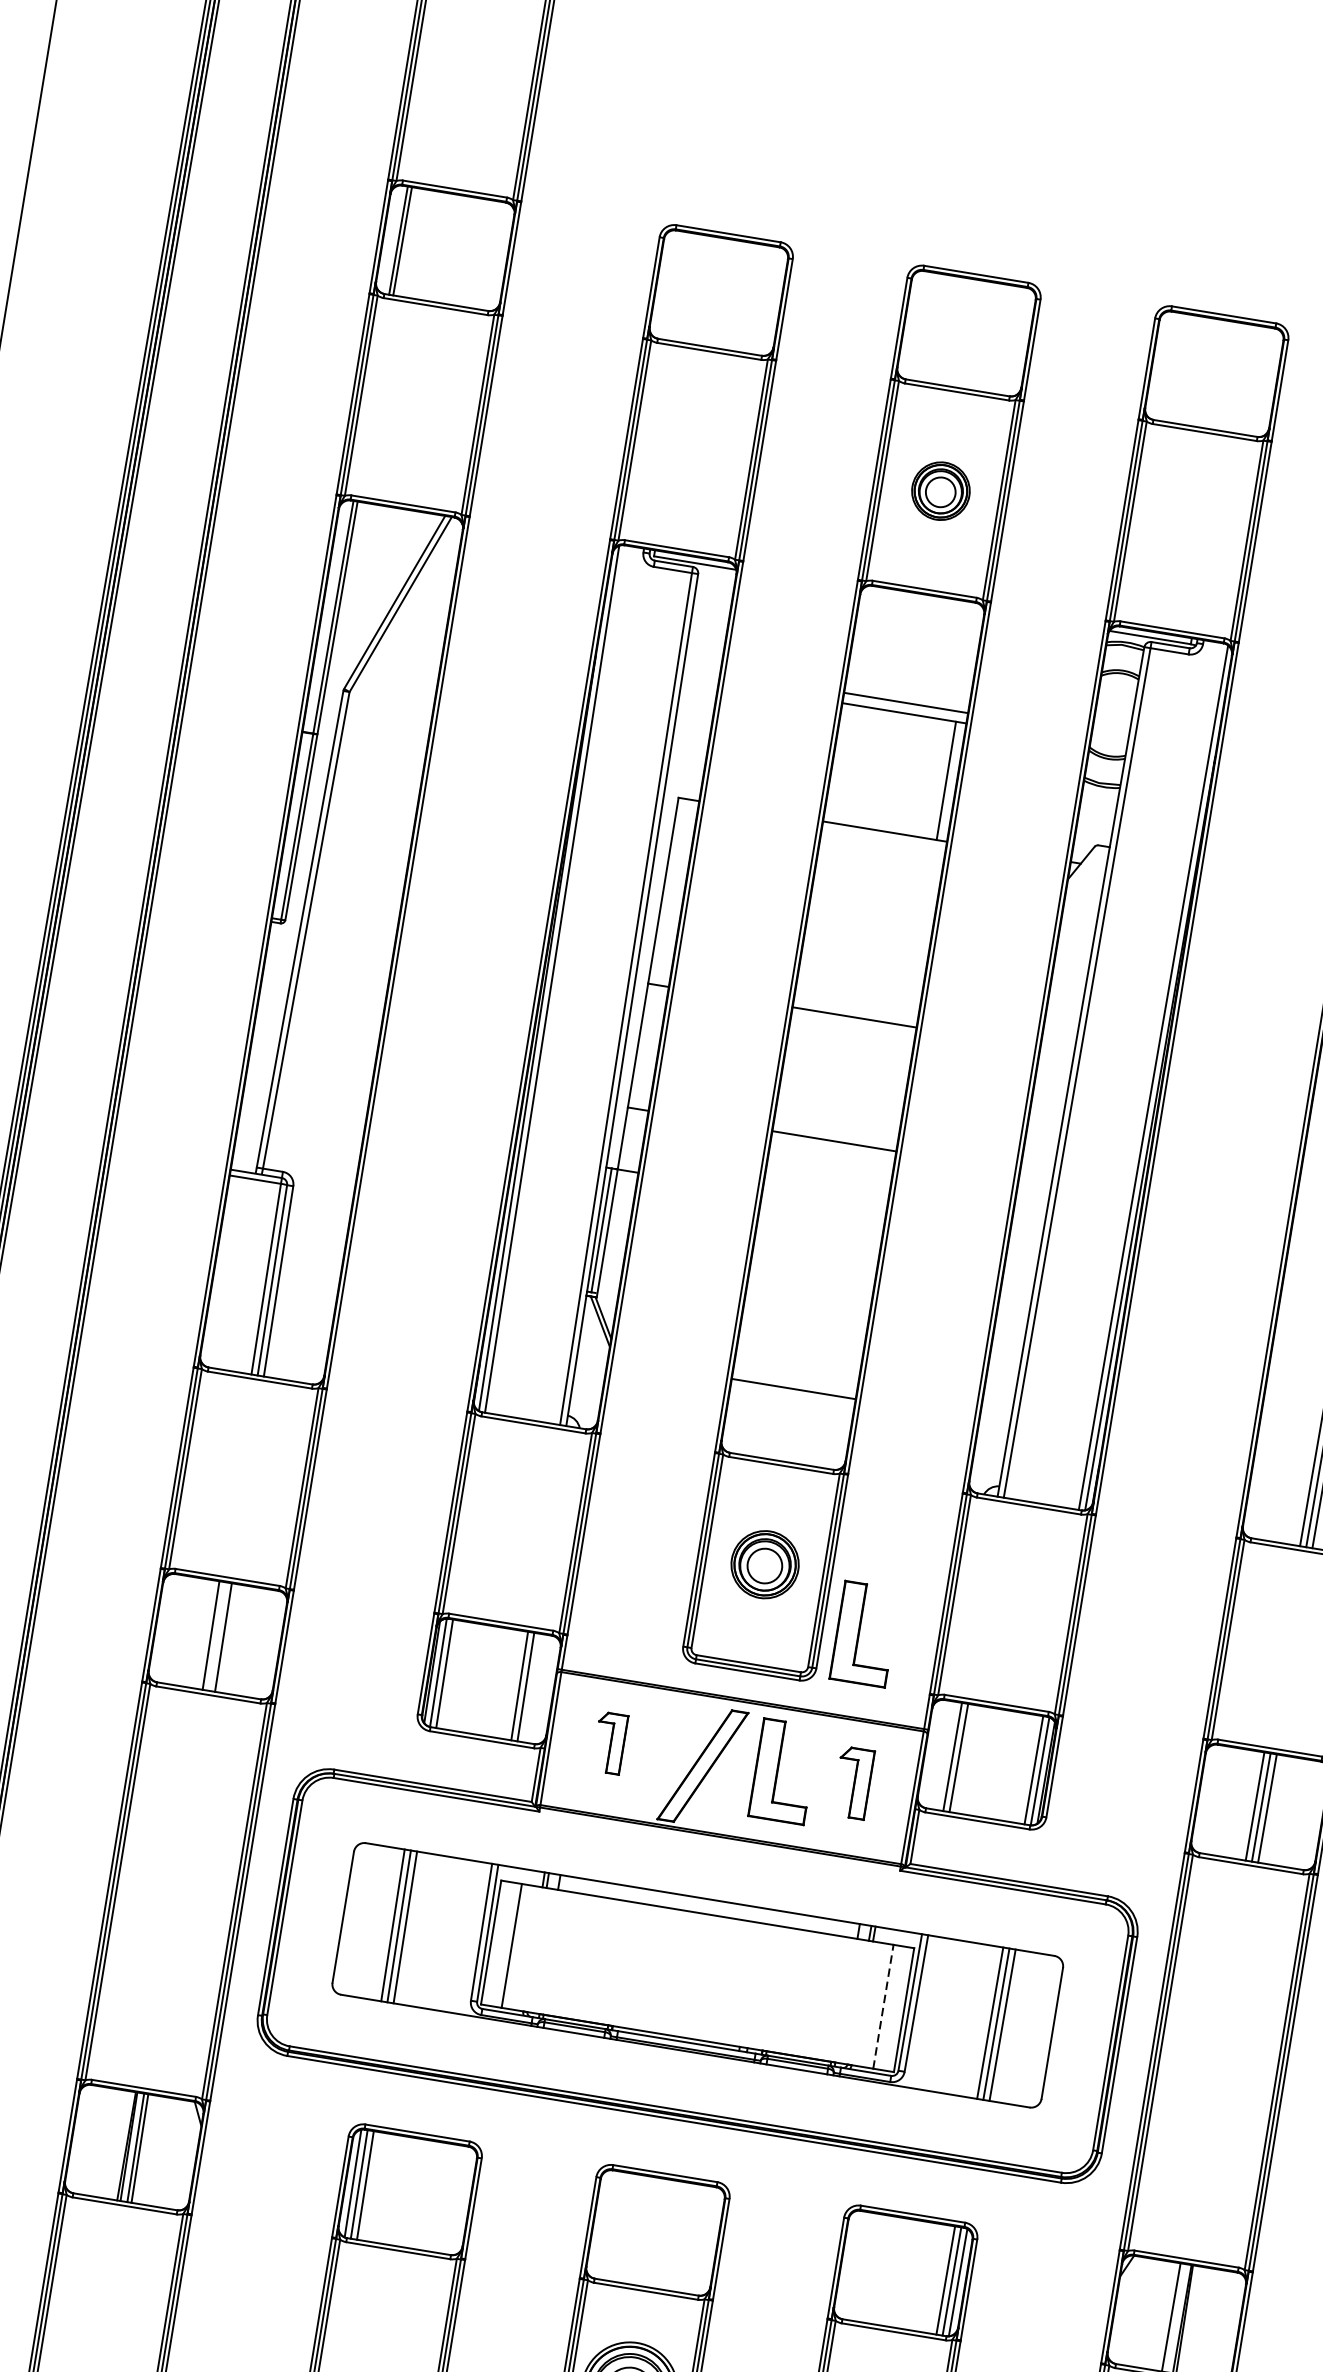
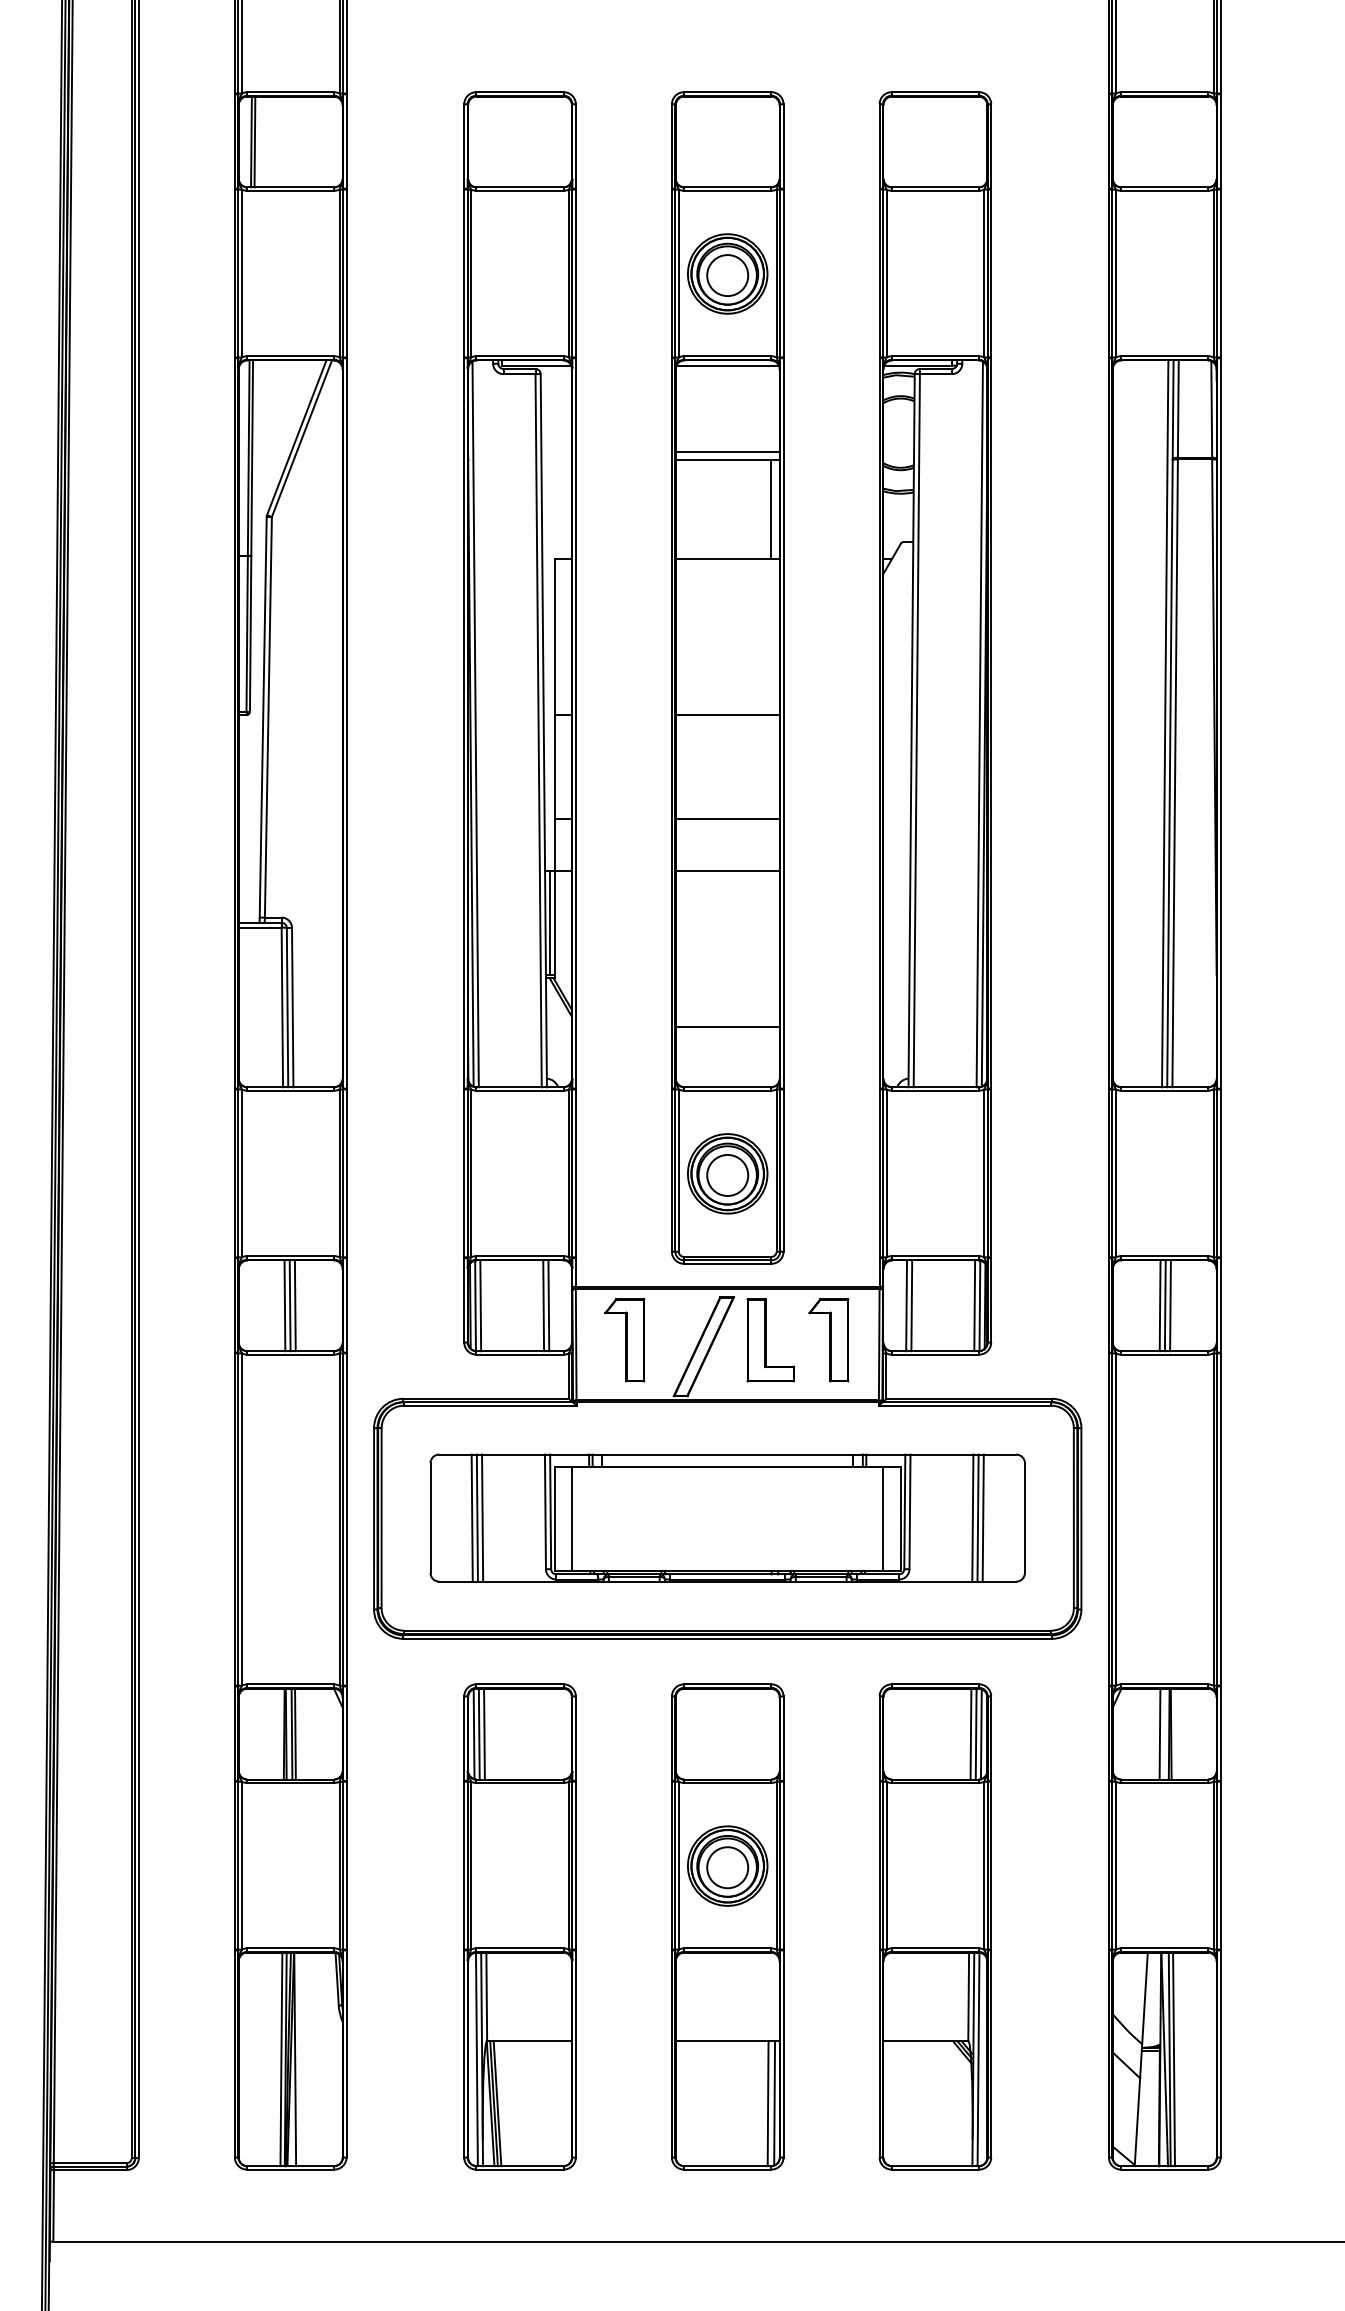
part: (940, 490) -> (727, 273), size x1.67
line: (922, 600) -> (727, 365), added
line: (824, 1202) -> (727, 870), added
part: (764, 1564) -> (727, 1173), size x1.43
part: (864, 1634) -> (818, 1217), removed
line: (216, 1636) -> (289, 1305), added
part: (609, 1743) -> (624, 1340), size x1.67
part: (852, 1783) -> (828, 1340), size x1.43
line: (883, 2006) -> (883, 1518), dashed -> solid

